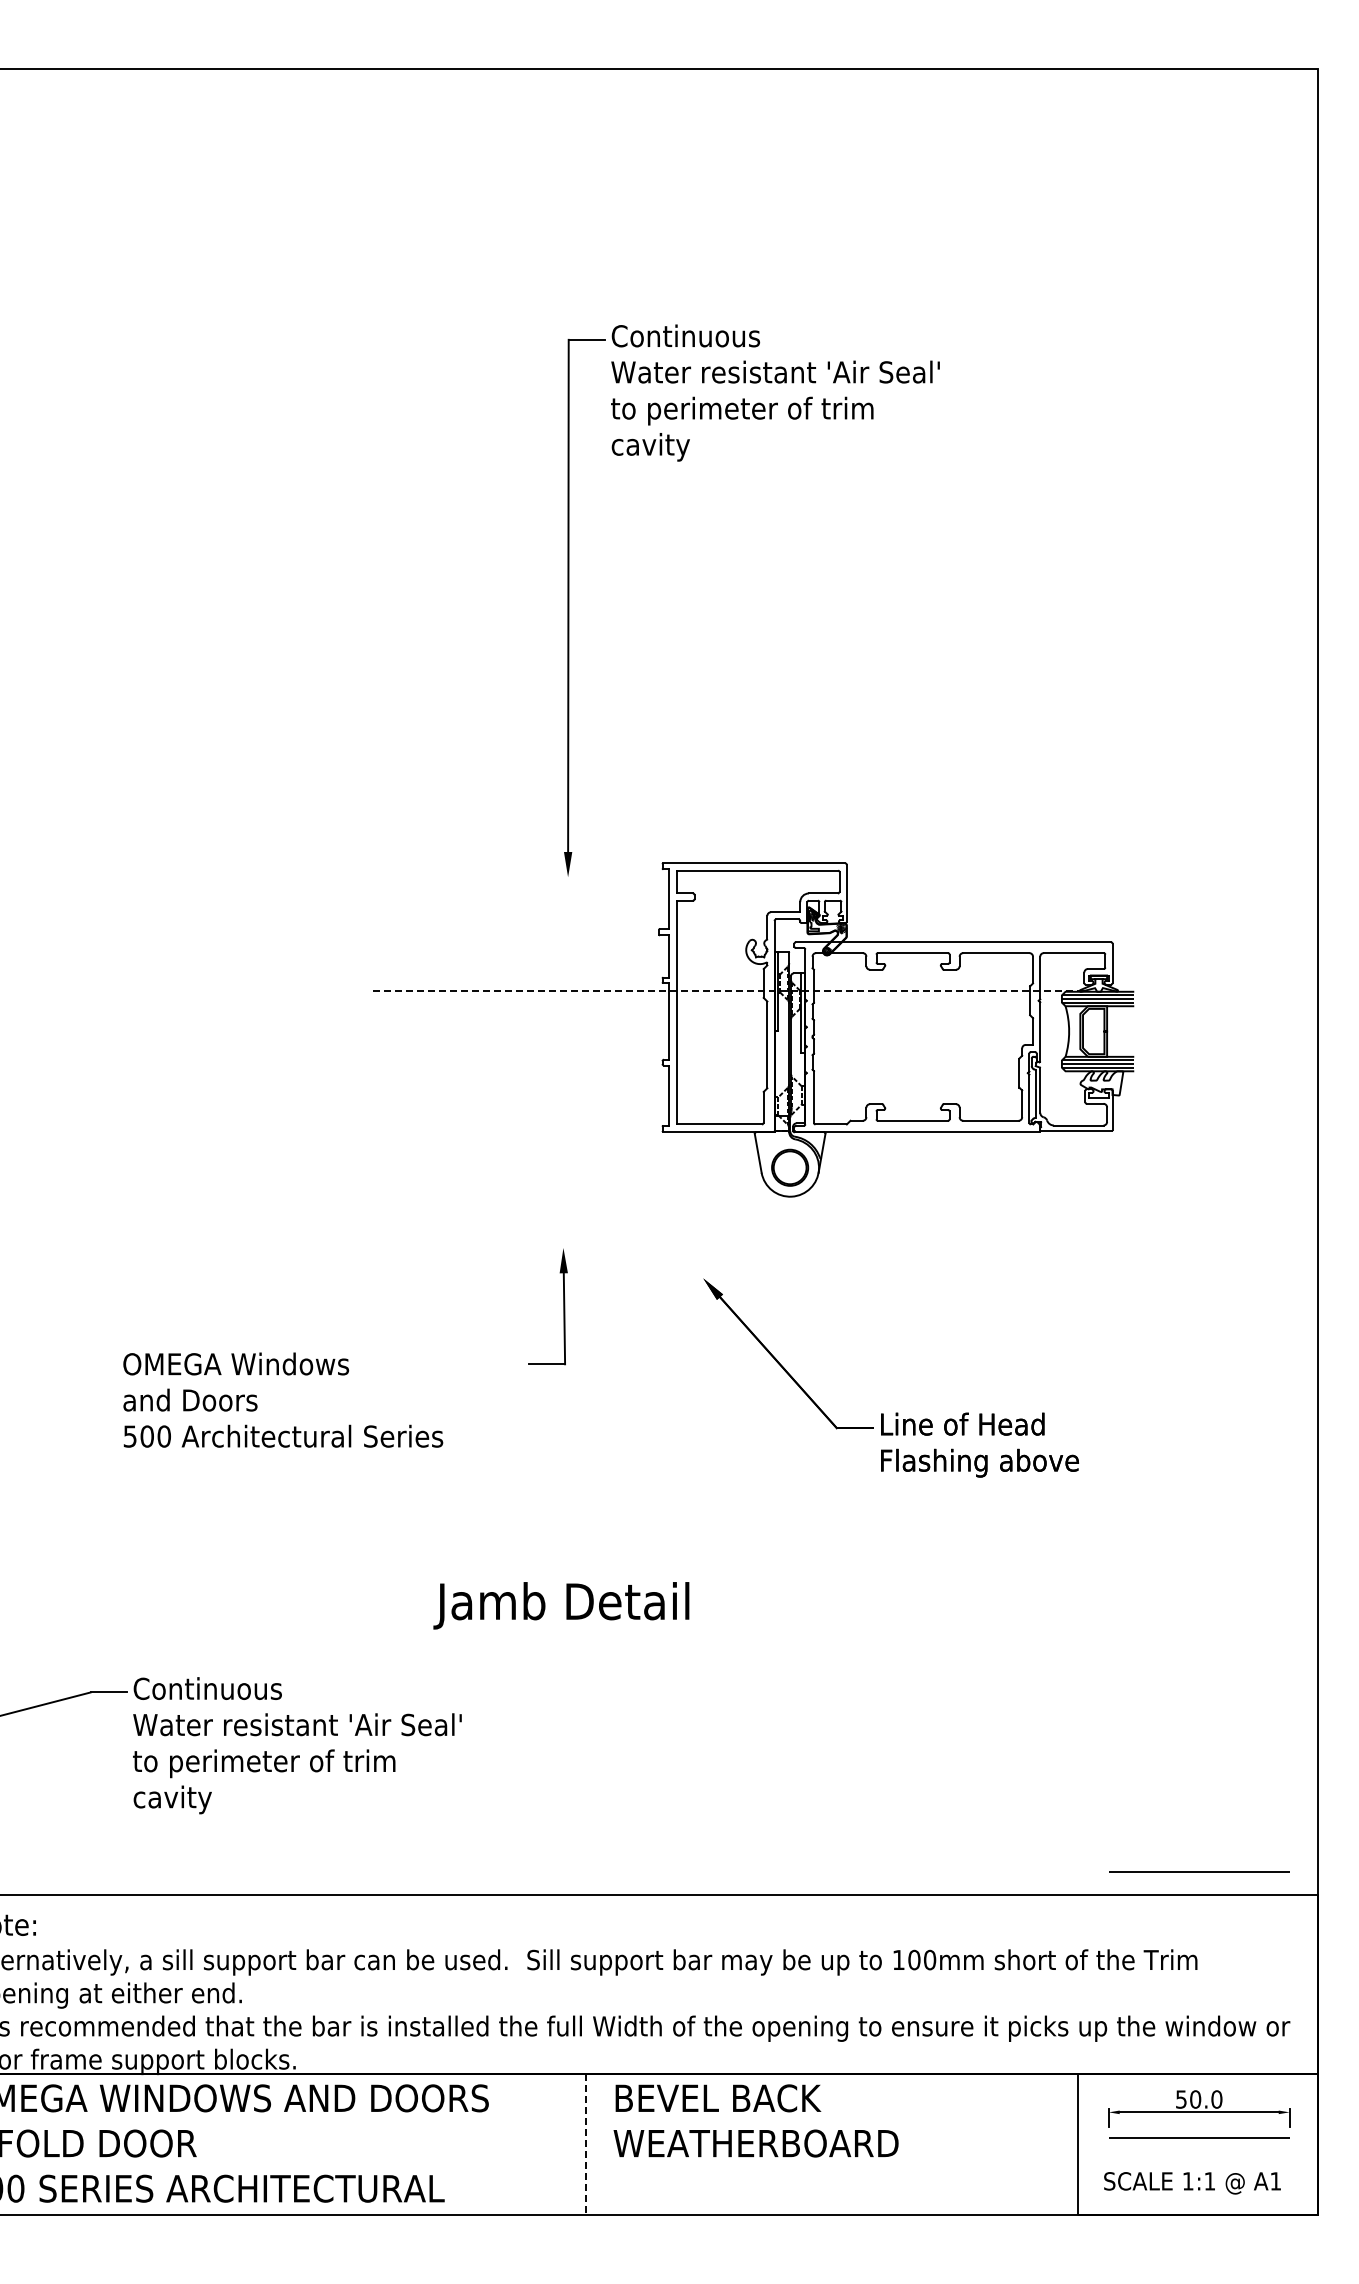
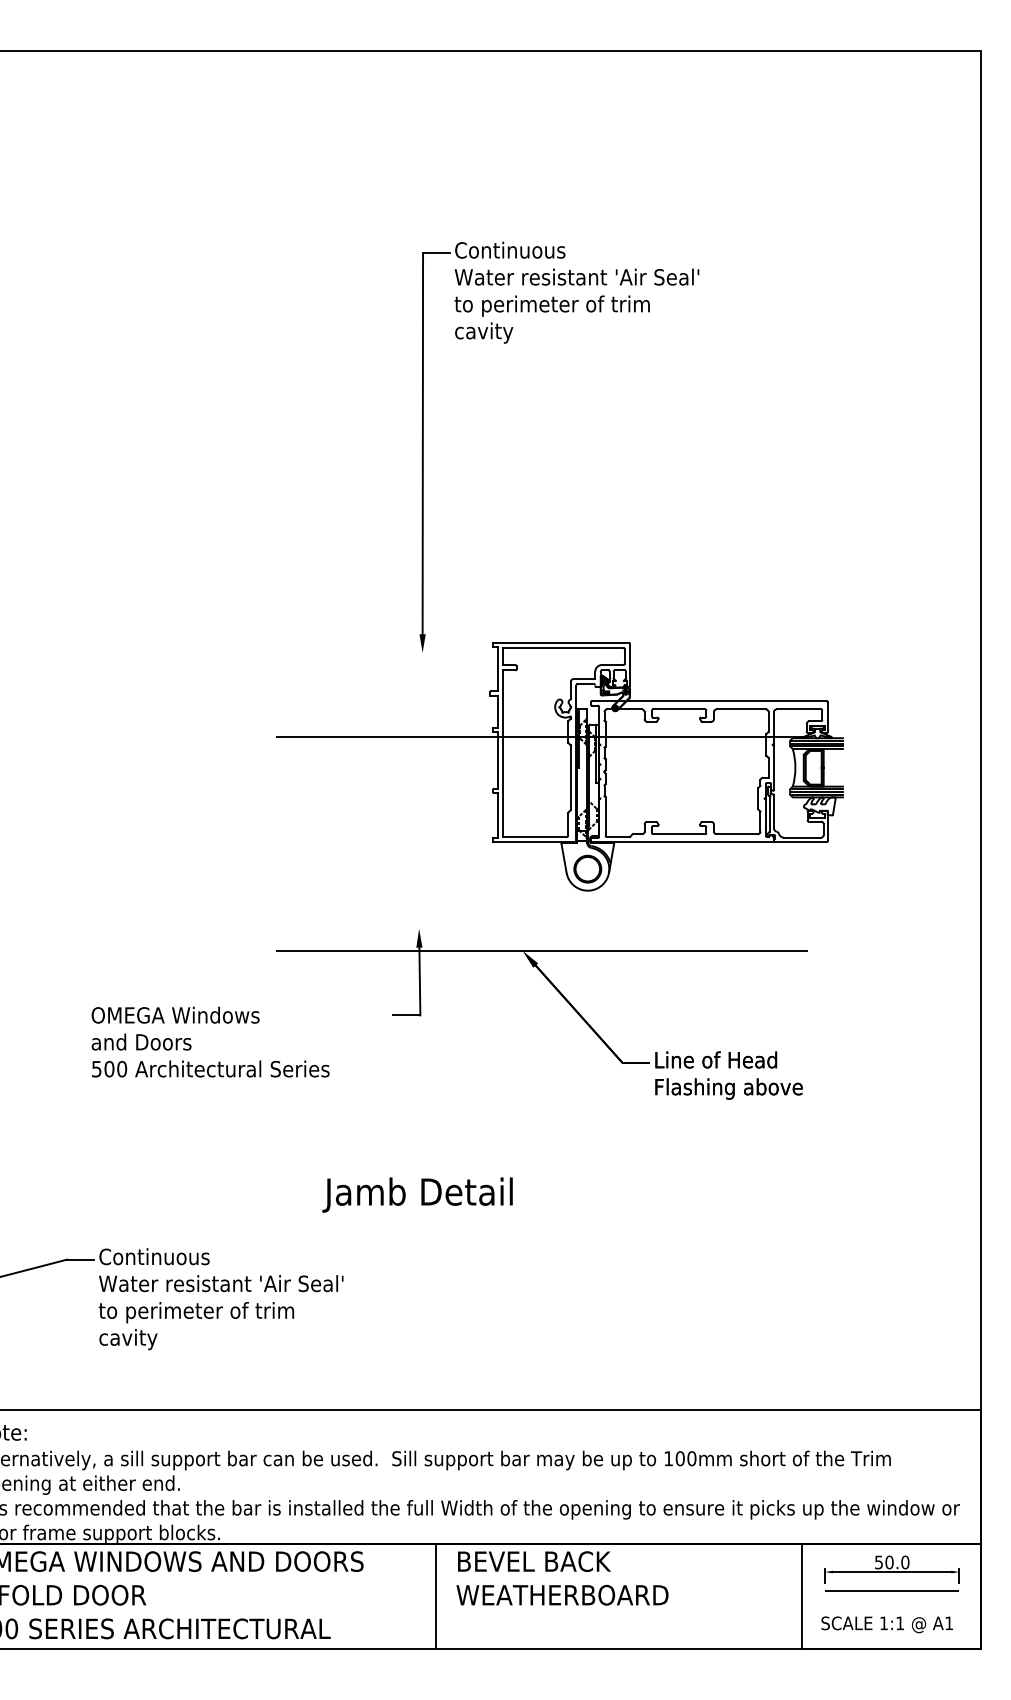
line: (728, 990) -> (541, 737), dashed -> solid
line: (728, 1278) -> (541, 951), added
line: (1199, 1871) -> (892, 1392), removed
line: (586, 2144) -> (436, 1595), dashed -> solid

